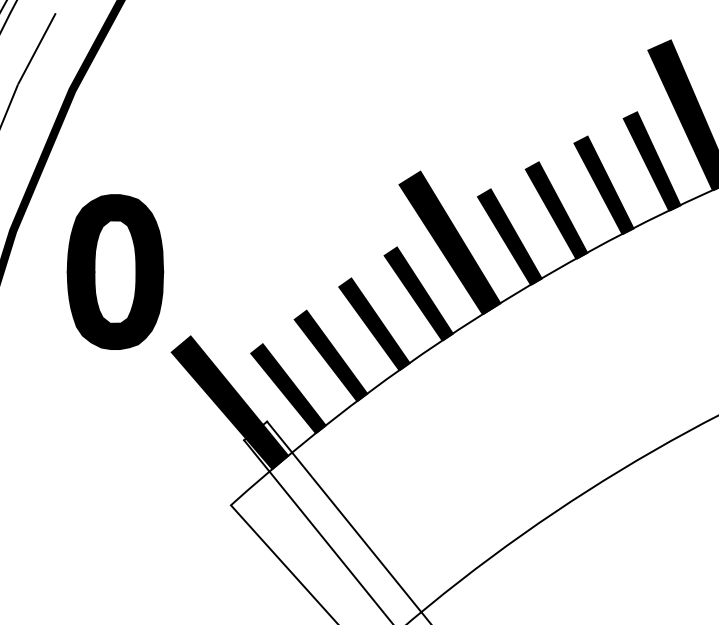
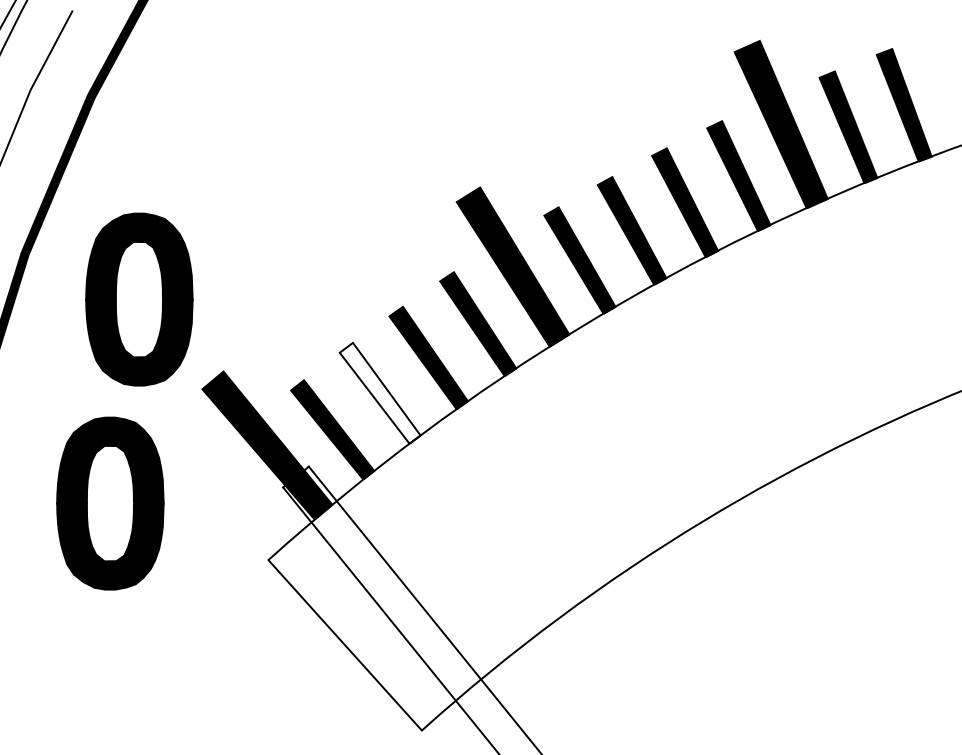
fill: (330, 355) -> (379, 392), removed
part: (89, 454) -> (110, 503), added

